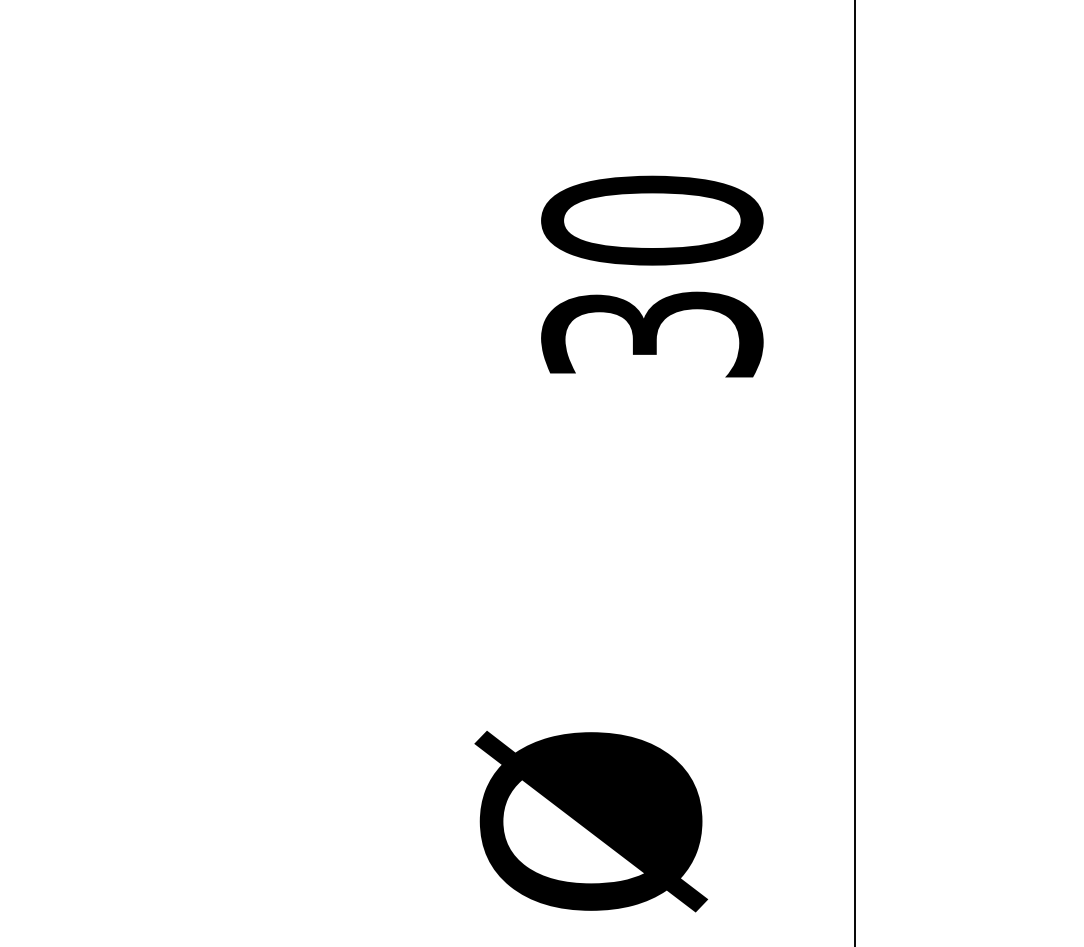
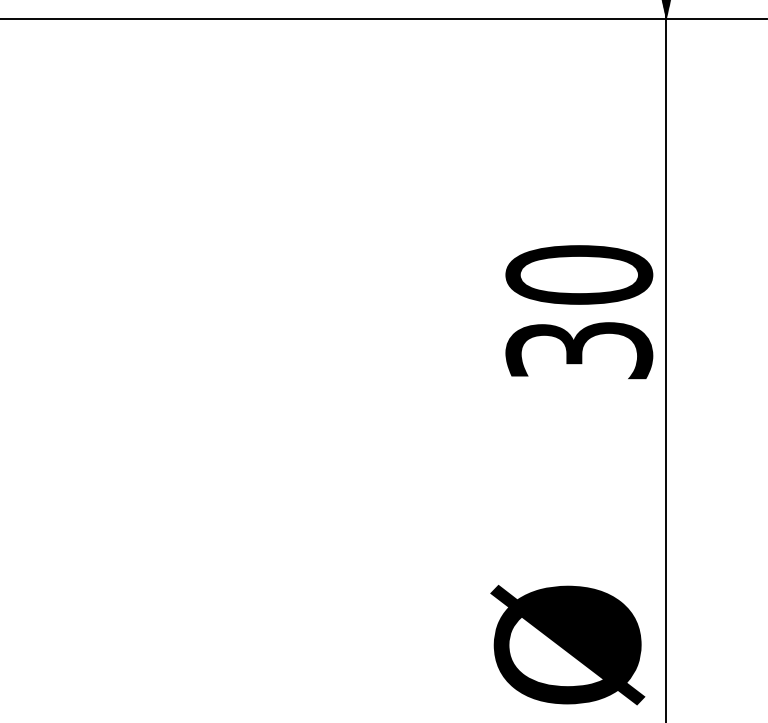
text: (652, 277) -> (579, 312), moved
text: (590, 822) -> (567, 645), moved

